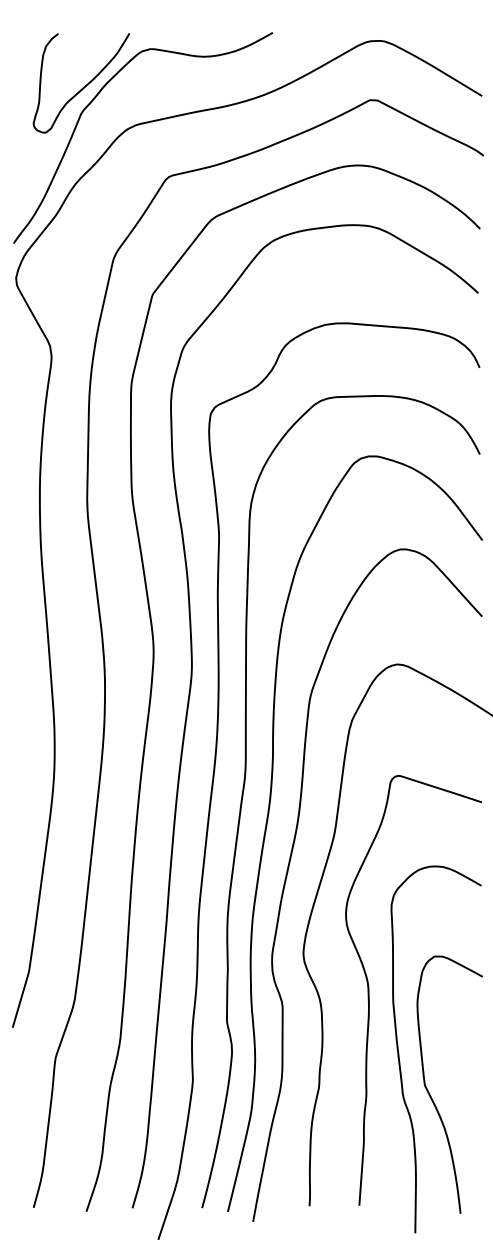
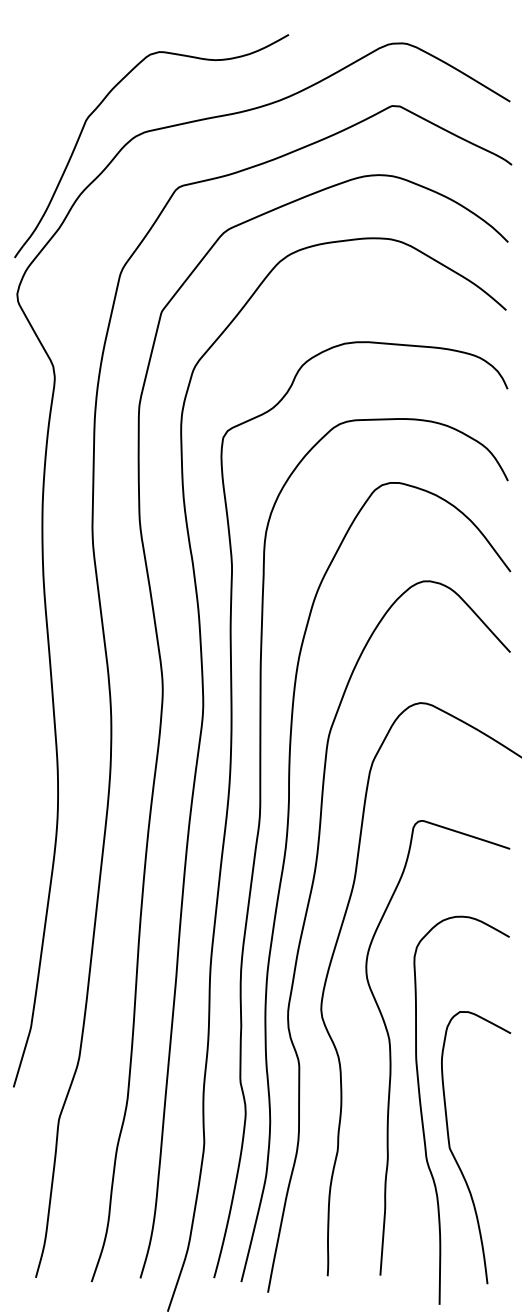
curve: (83, 86) -> (88, 91), removed

